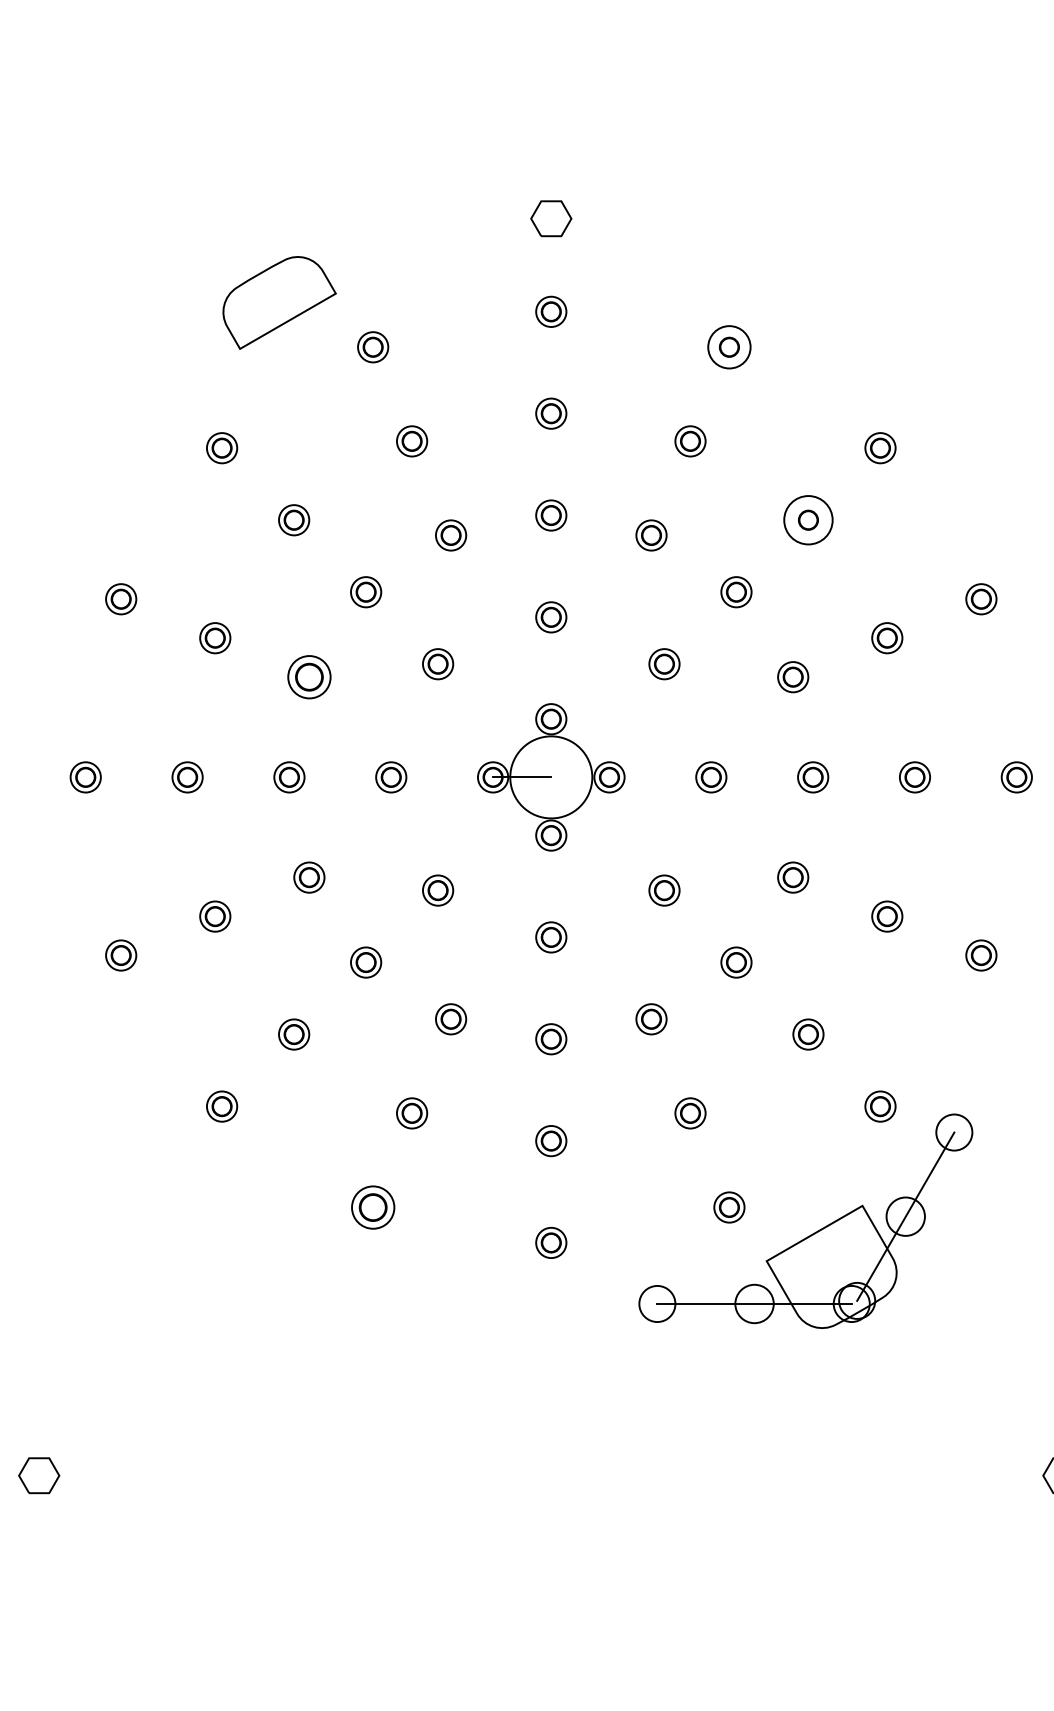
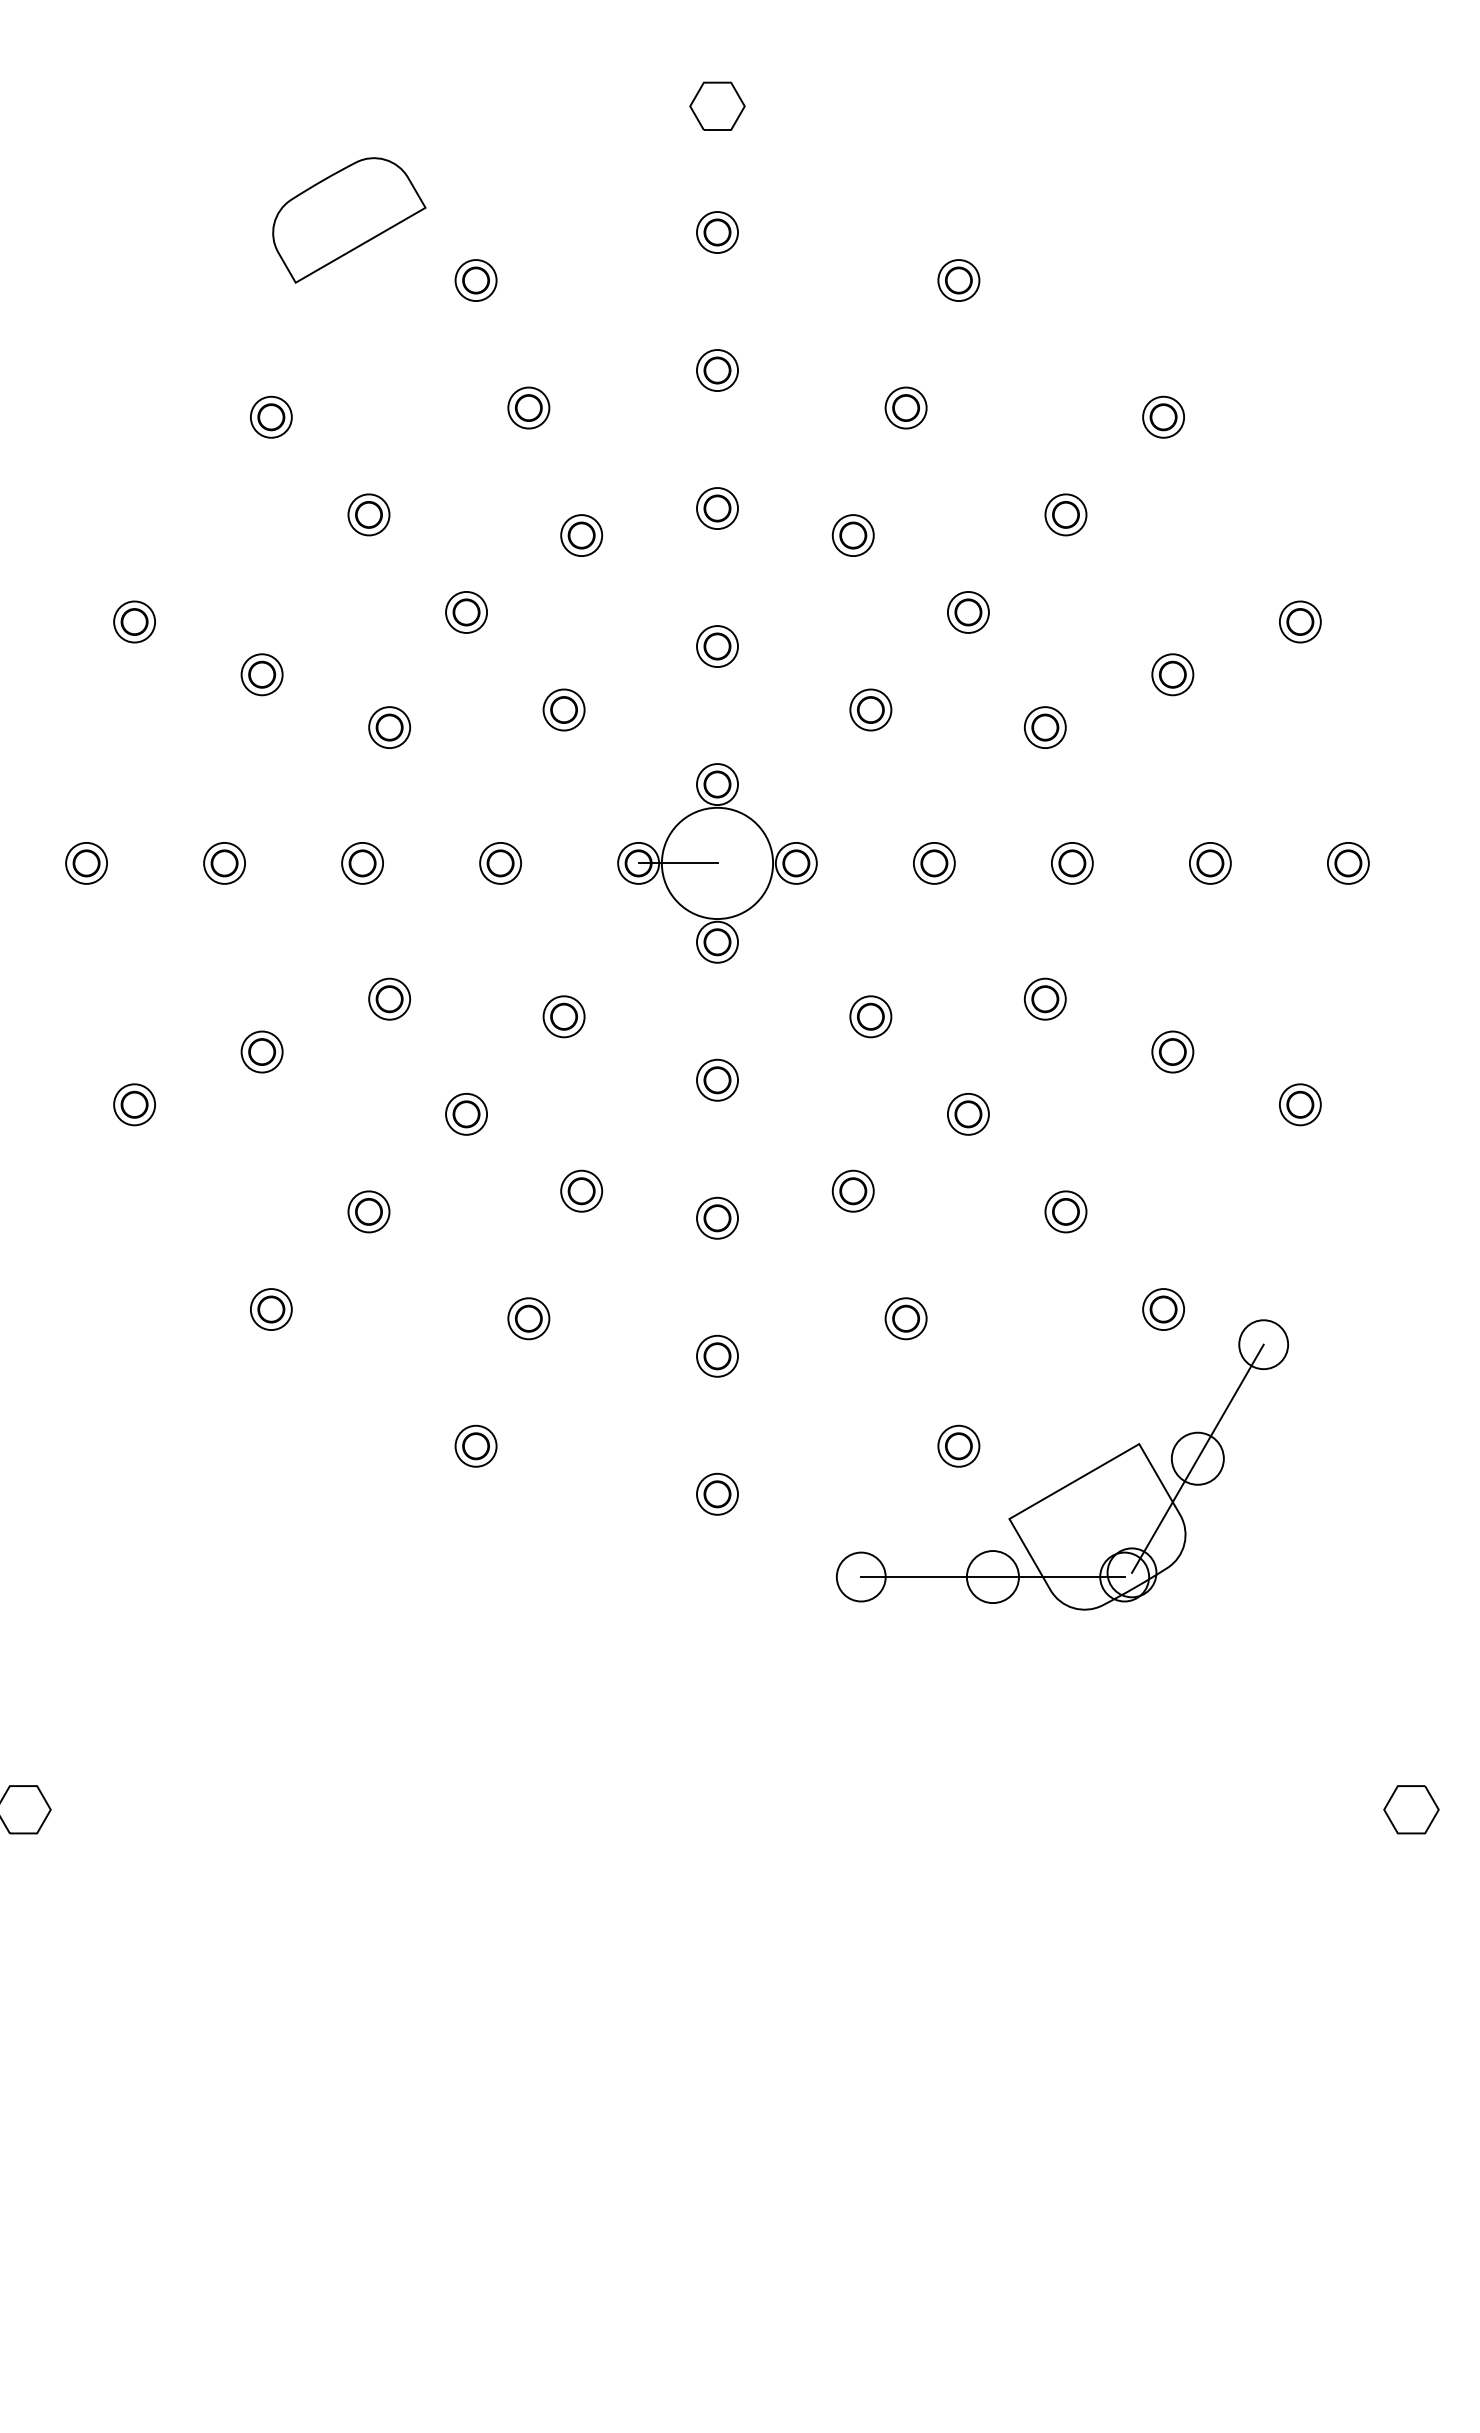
circle: (729, 347) -> (958, 280), size x0.71
circle: (808, 519) -> (1065, 514), size x0.62
part: (309, 677) -> (389, 727), size x0.71
part: (372, 1206) -> (475, 1445), size x0.71

